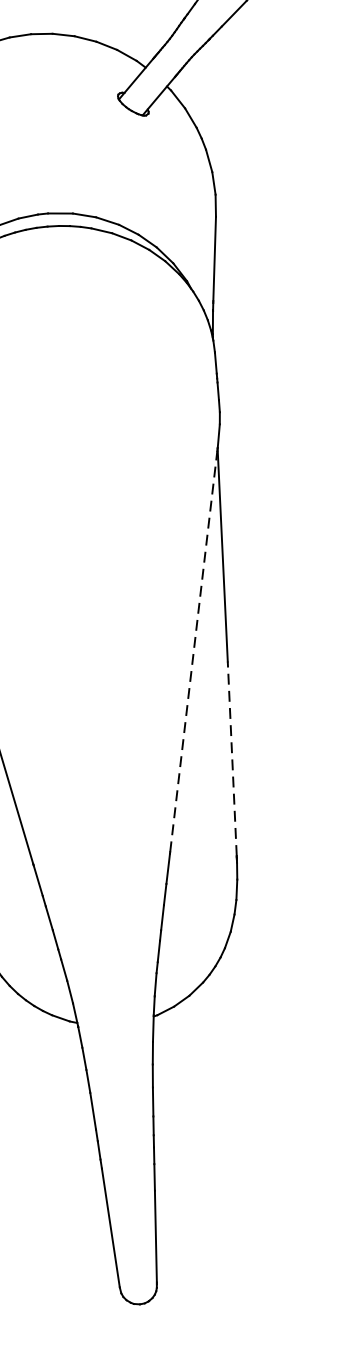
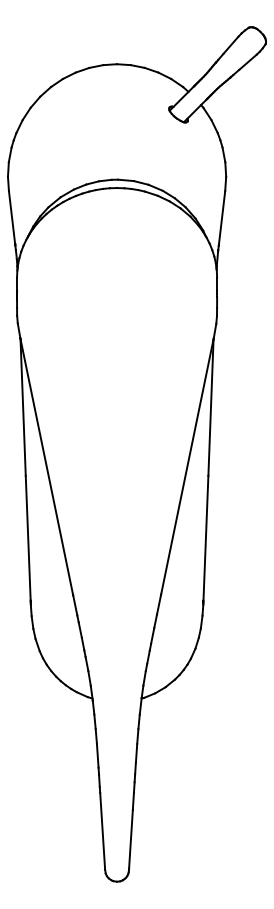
line: (194, 651) -> (187, 467), dashed -> solid
line: (231, 757) -> (205, 537), dashed -> solid

